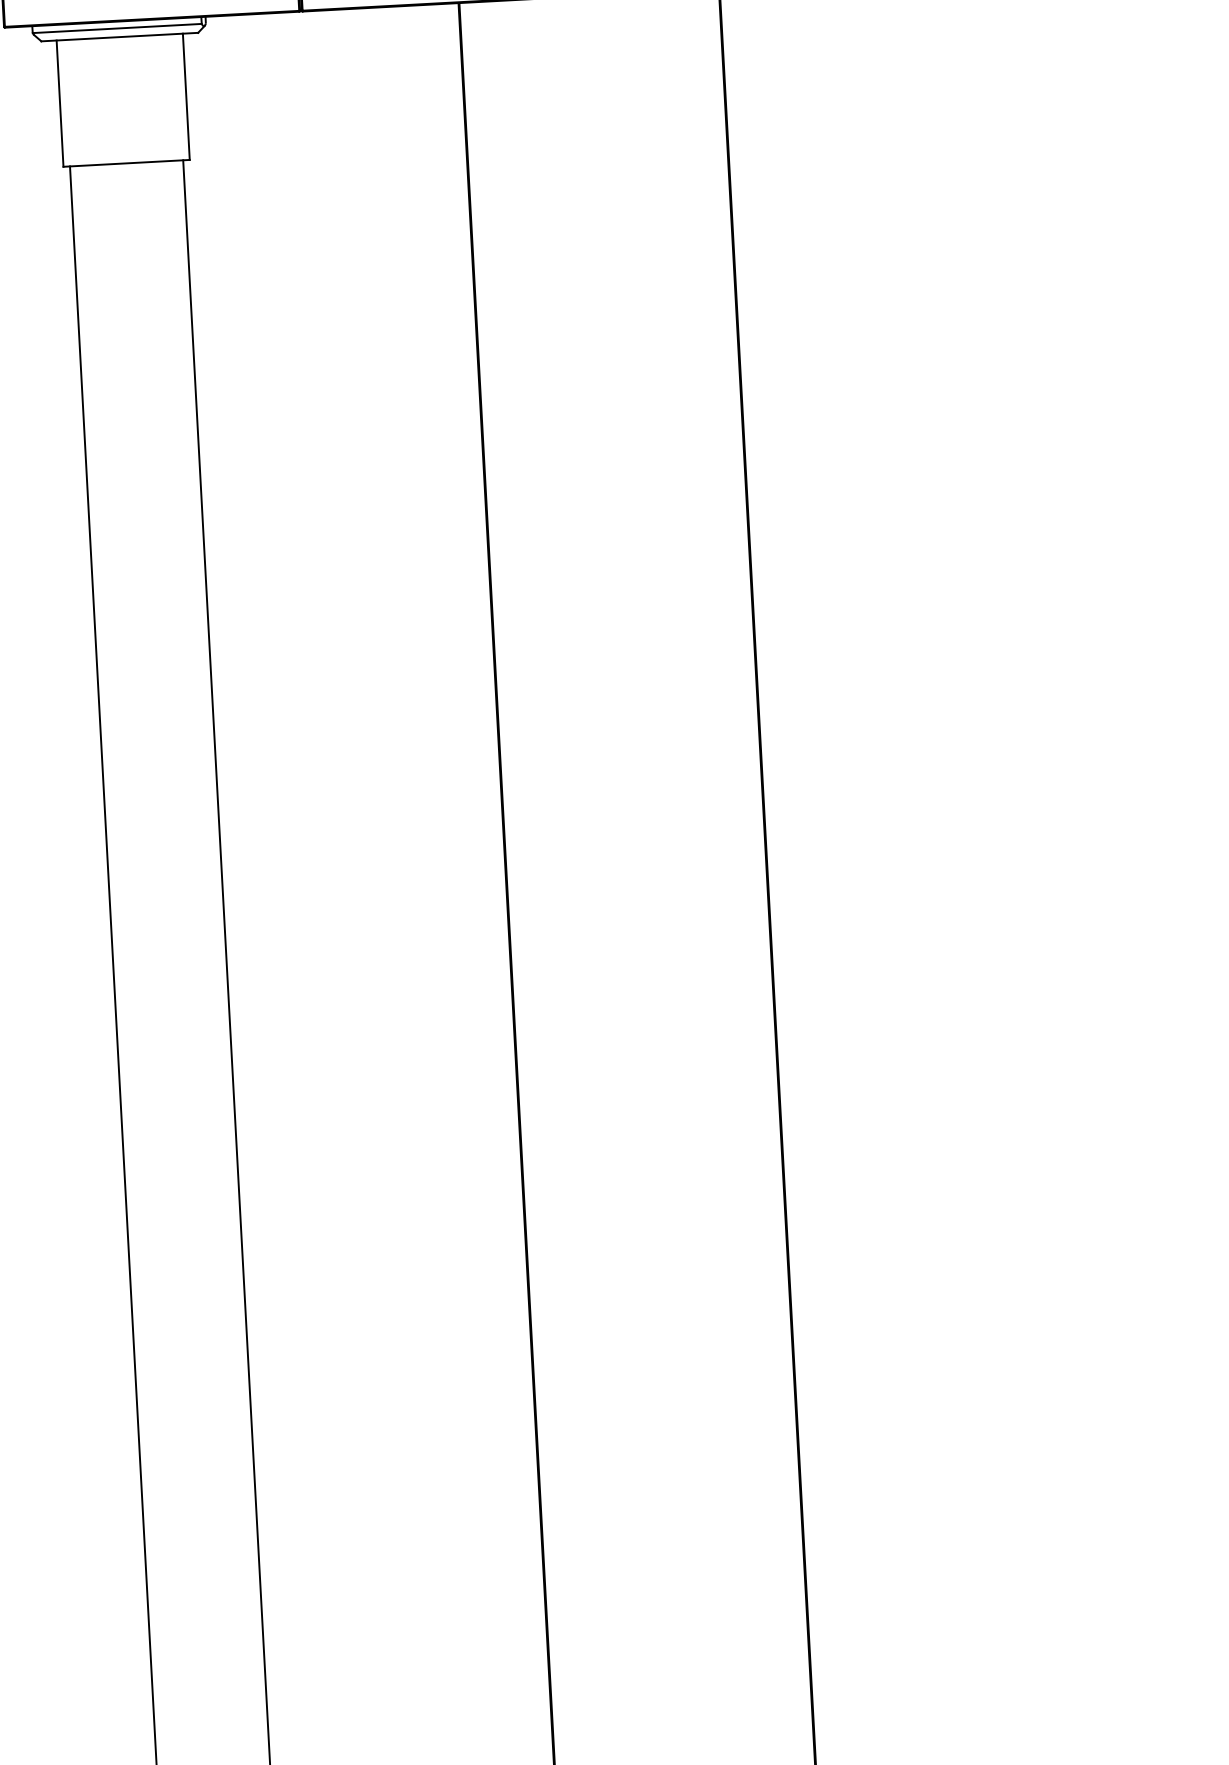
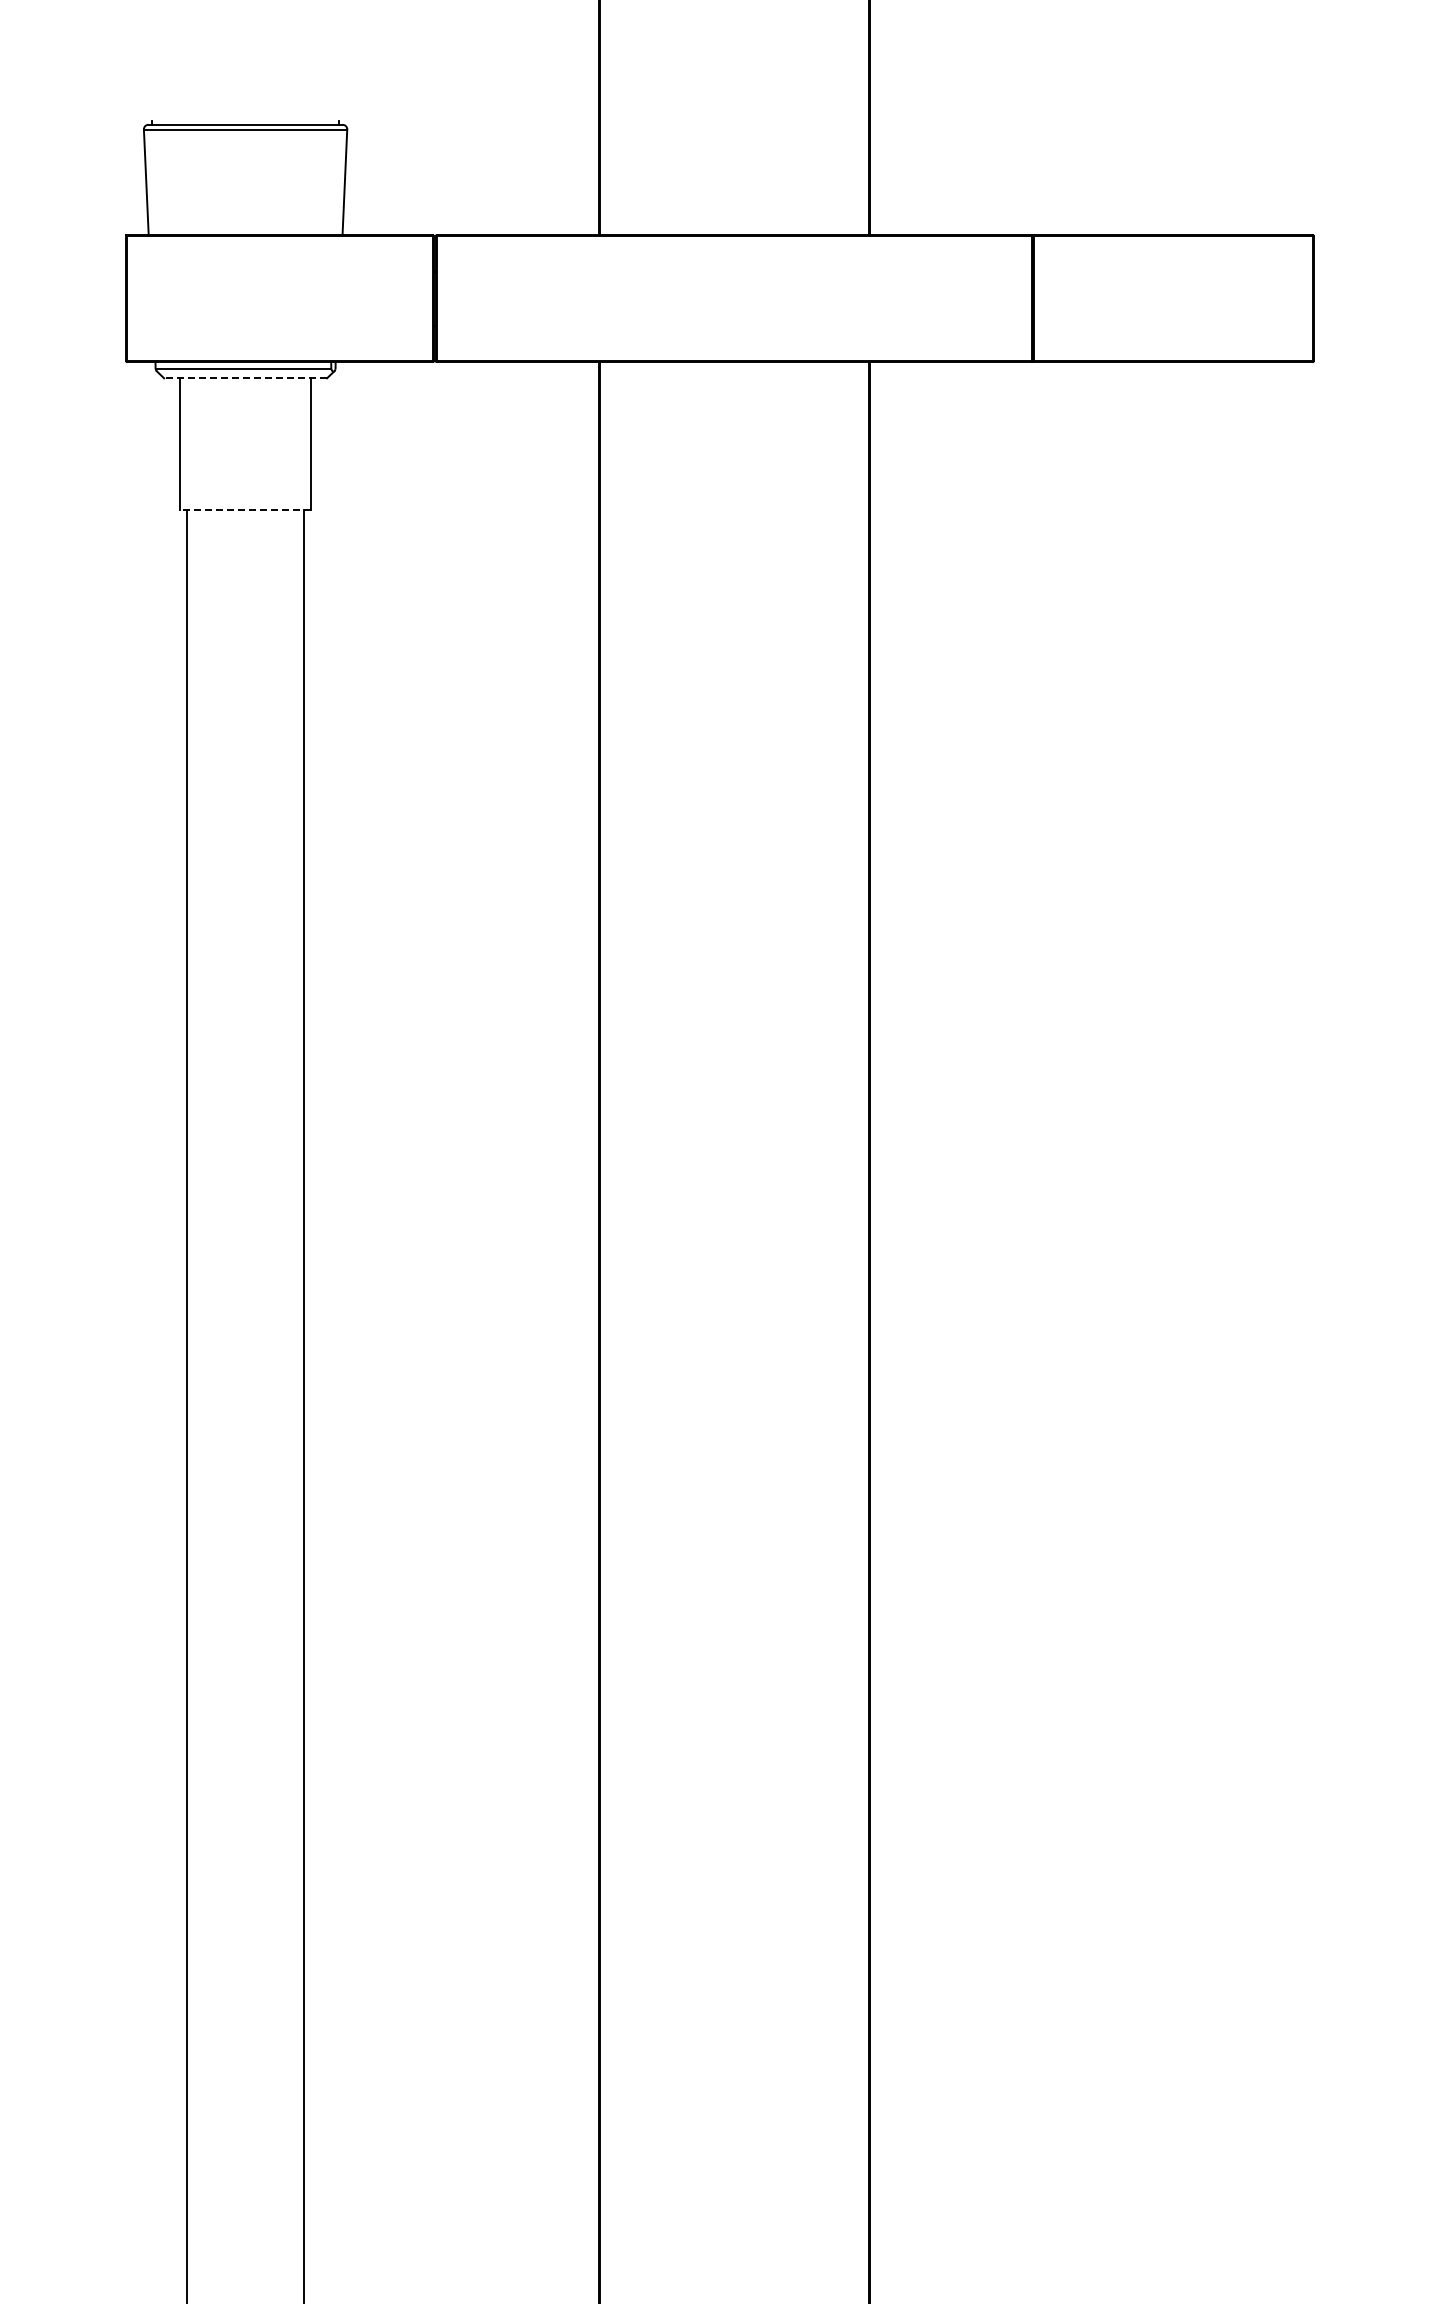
line: (119, 37) -> (245, 378), solid -> dashed
line: (126, 163) -> (245, 509), solid -> dashed

